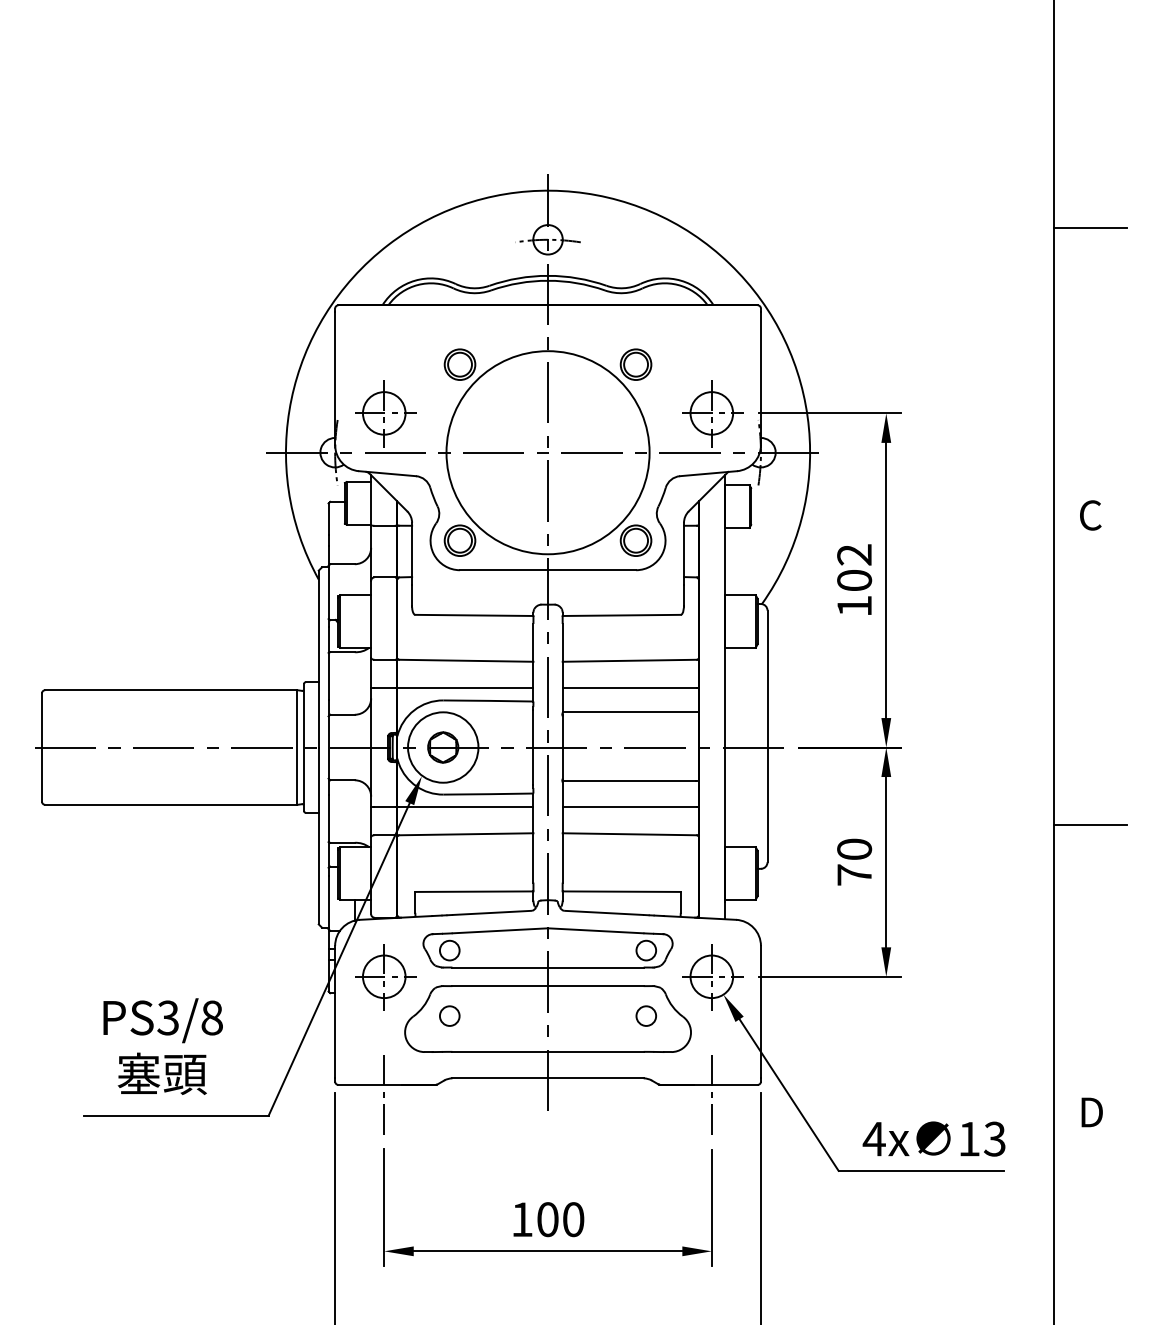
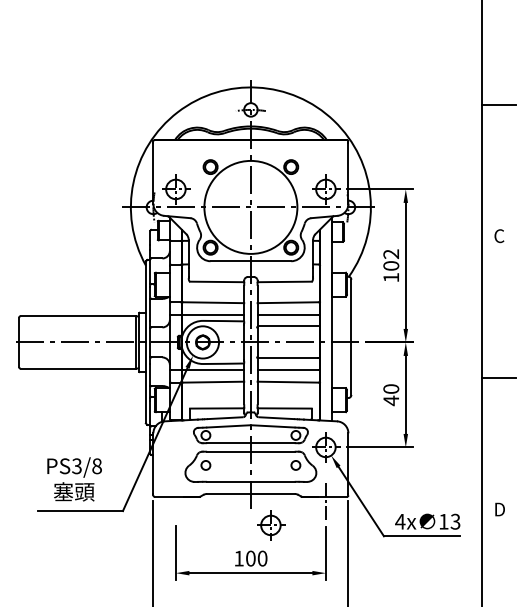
text: (852, 874) -> (390, 400), 70 -> 40
part: (385, 976) -> (271, 525), moved
line: (383, 1092) -> (175, 500), removed

